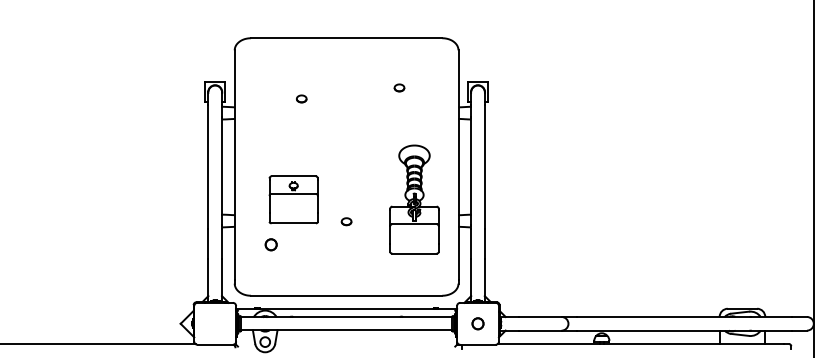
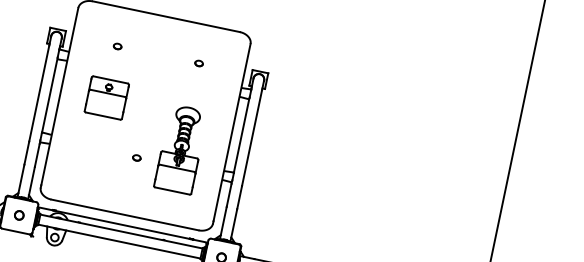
part: (301, 98) -> (117, 46), moved
part: (293, 199) -> (106, 97), moved
part: (414, 199) -> (181, 149), moved
circle: (270, 244) -> (18, 215), moved

